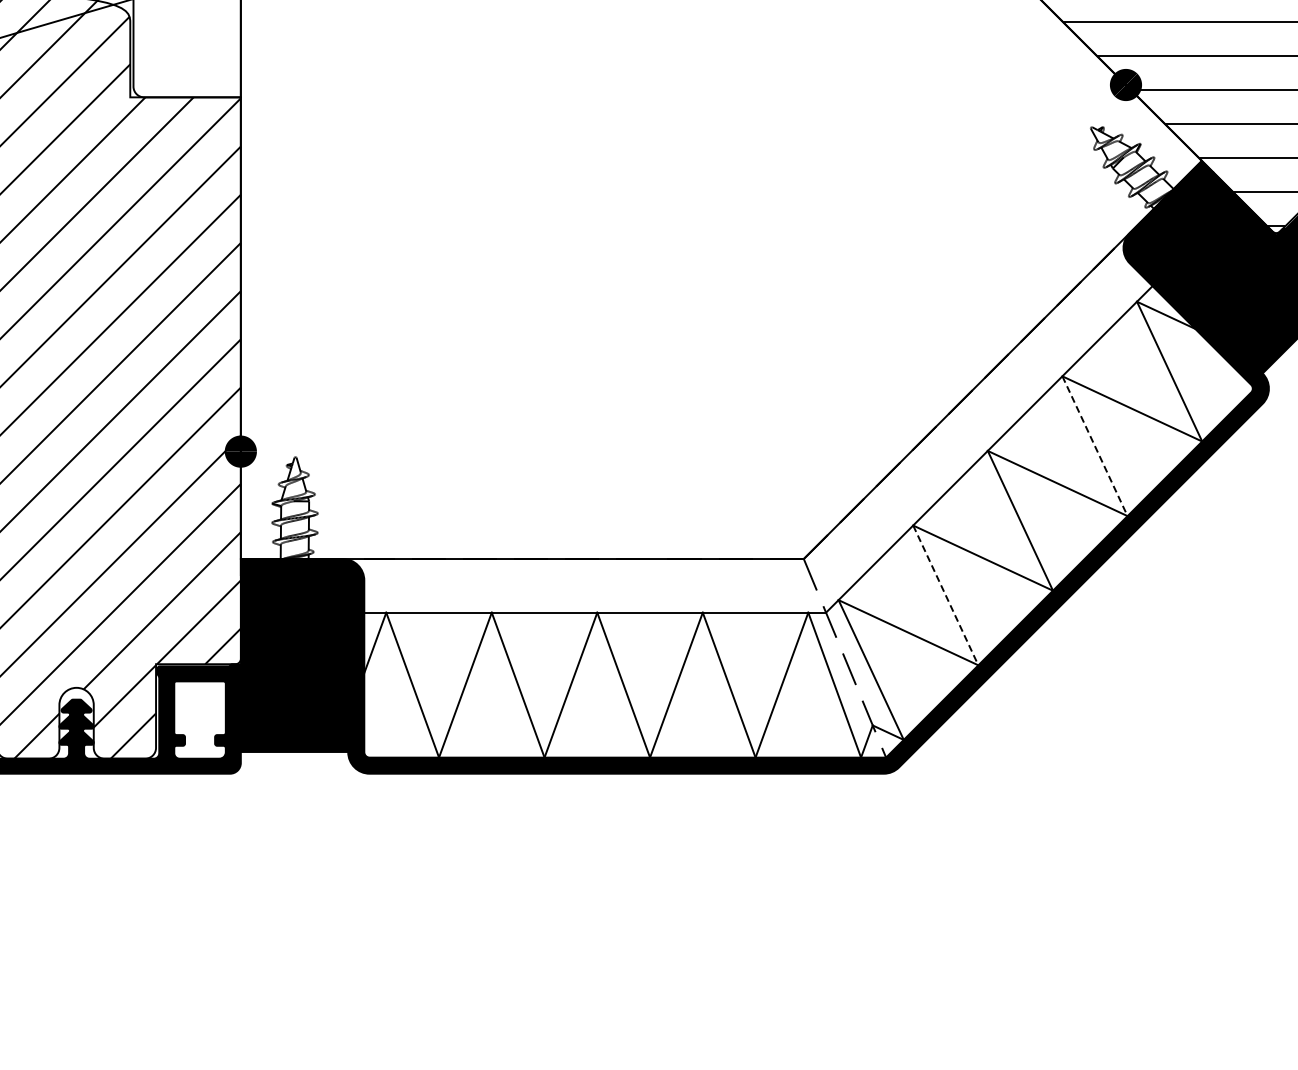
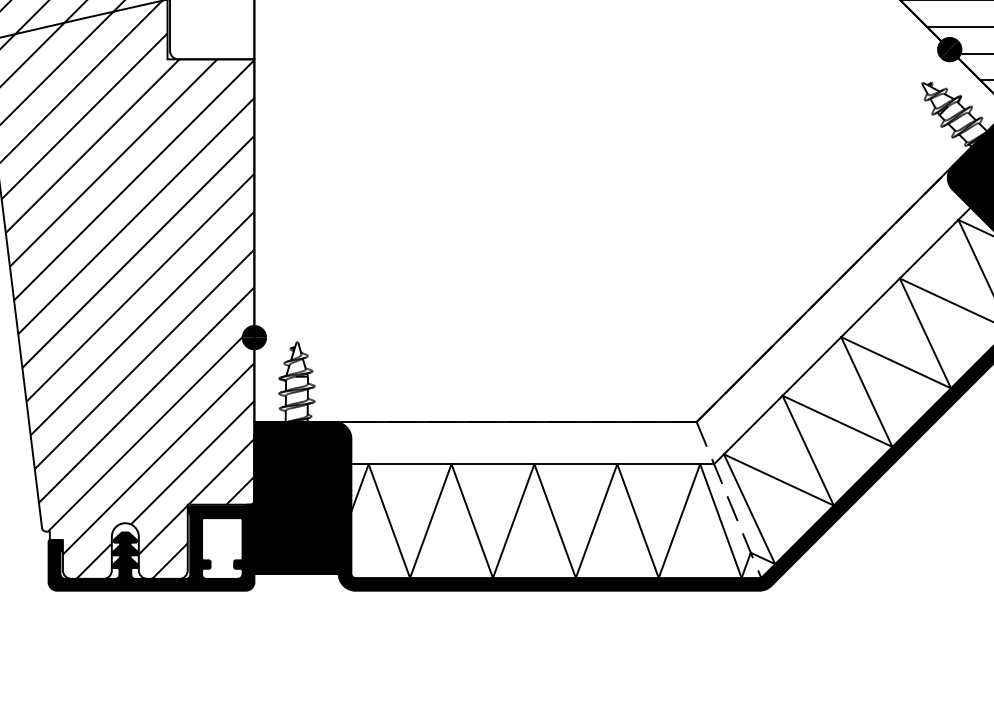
line: (1095, 446) -> (925, 333), dashed -> solid
line: (946, 595) -> (808, 450), dashed -> solid

